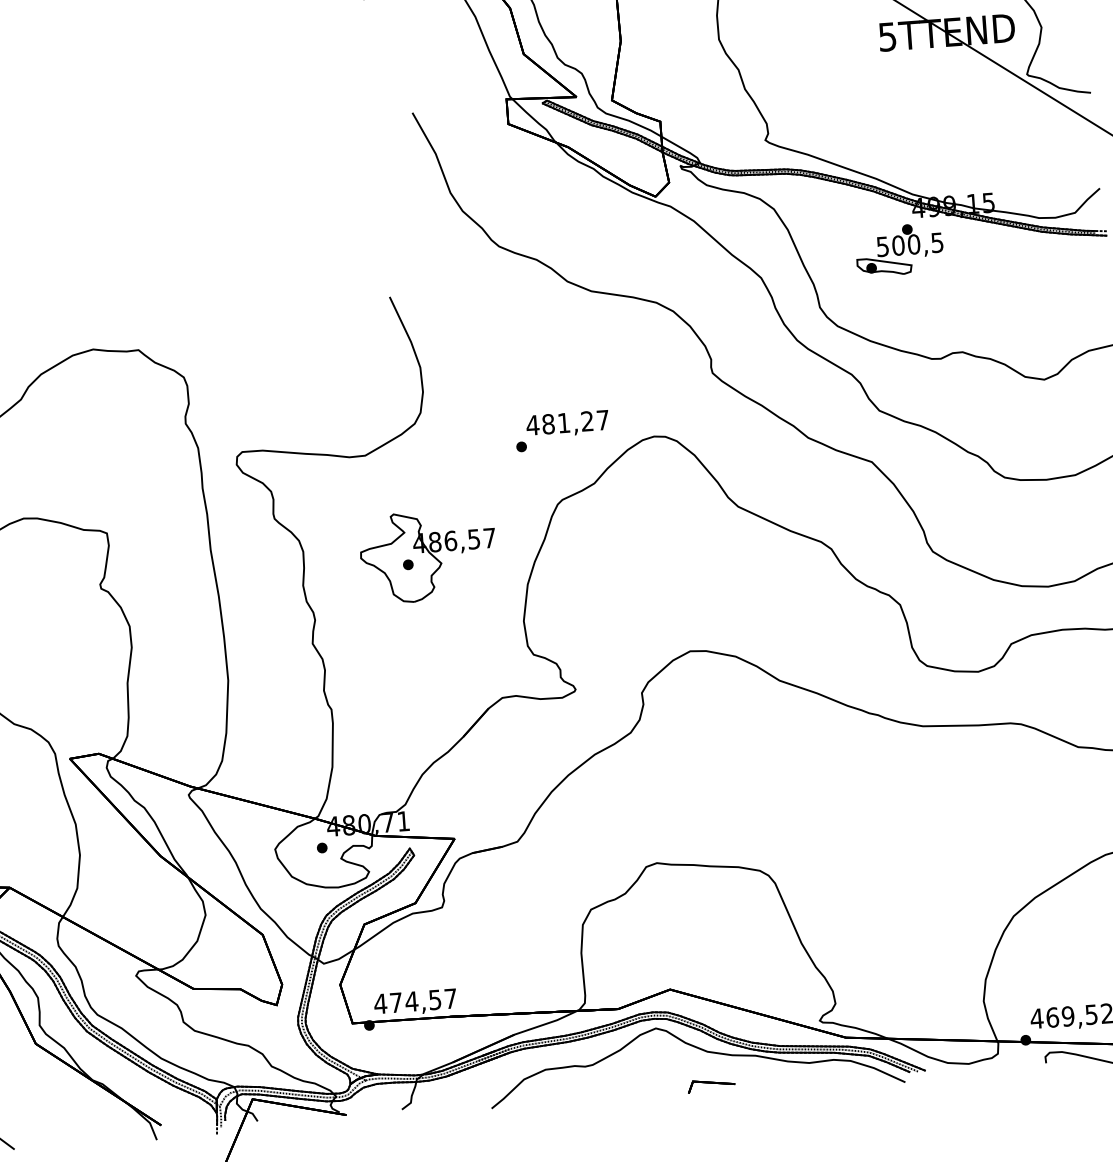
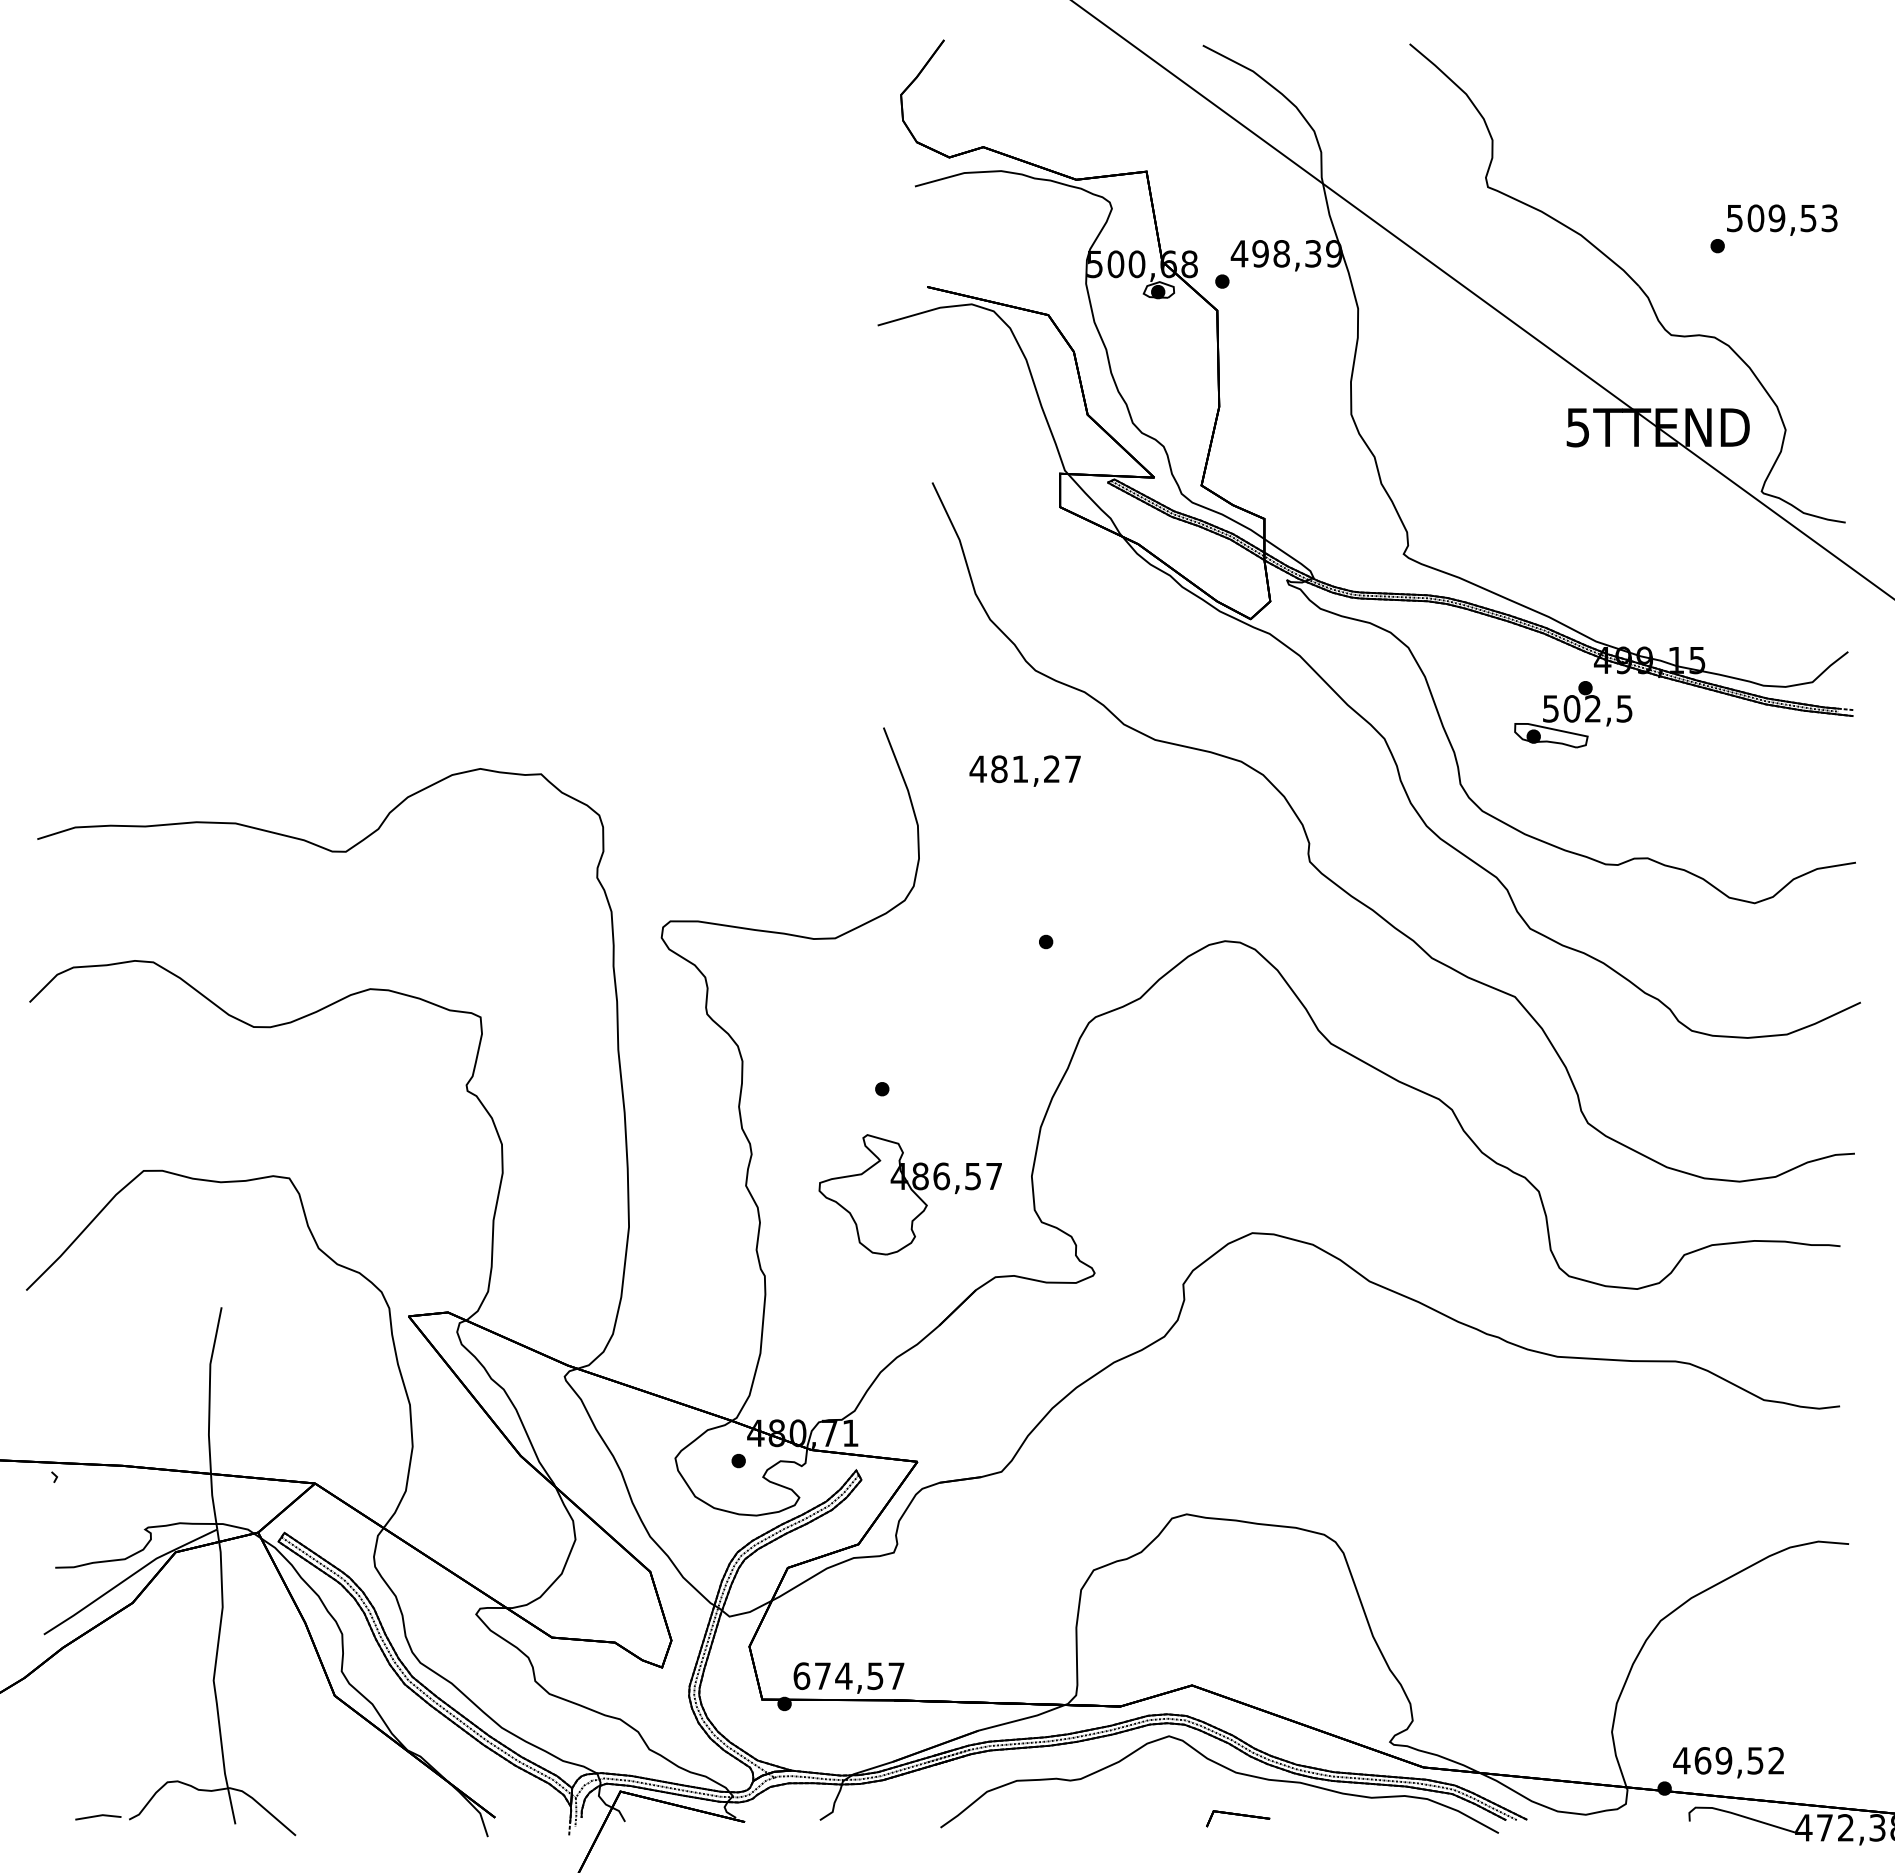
text: (913, 244) -> (1592, 708), 500,5 -> 502,5
text: (567, 423) -> (1024, 770), moved
part: (427, 556) -> (909, 1194), moved
text: (380, 1004) -> (801, 1676), 474,57 -> 674,57

